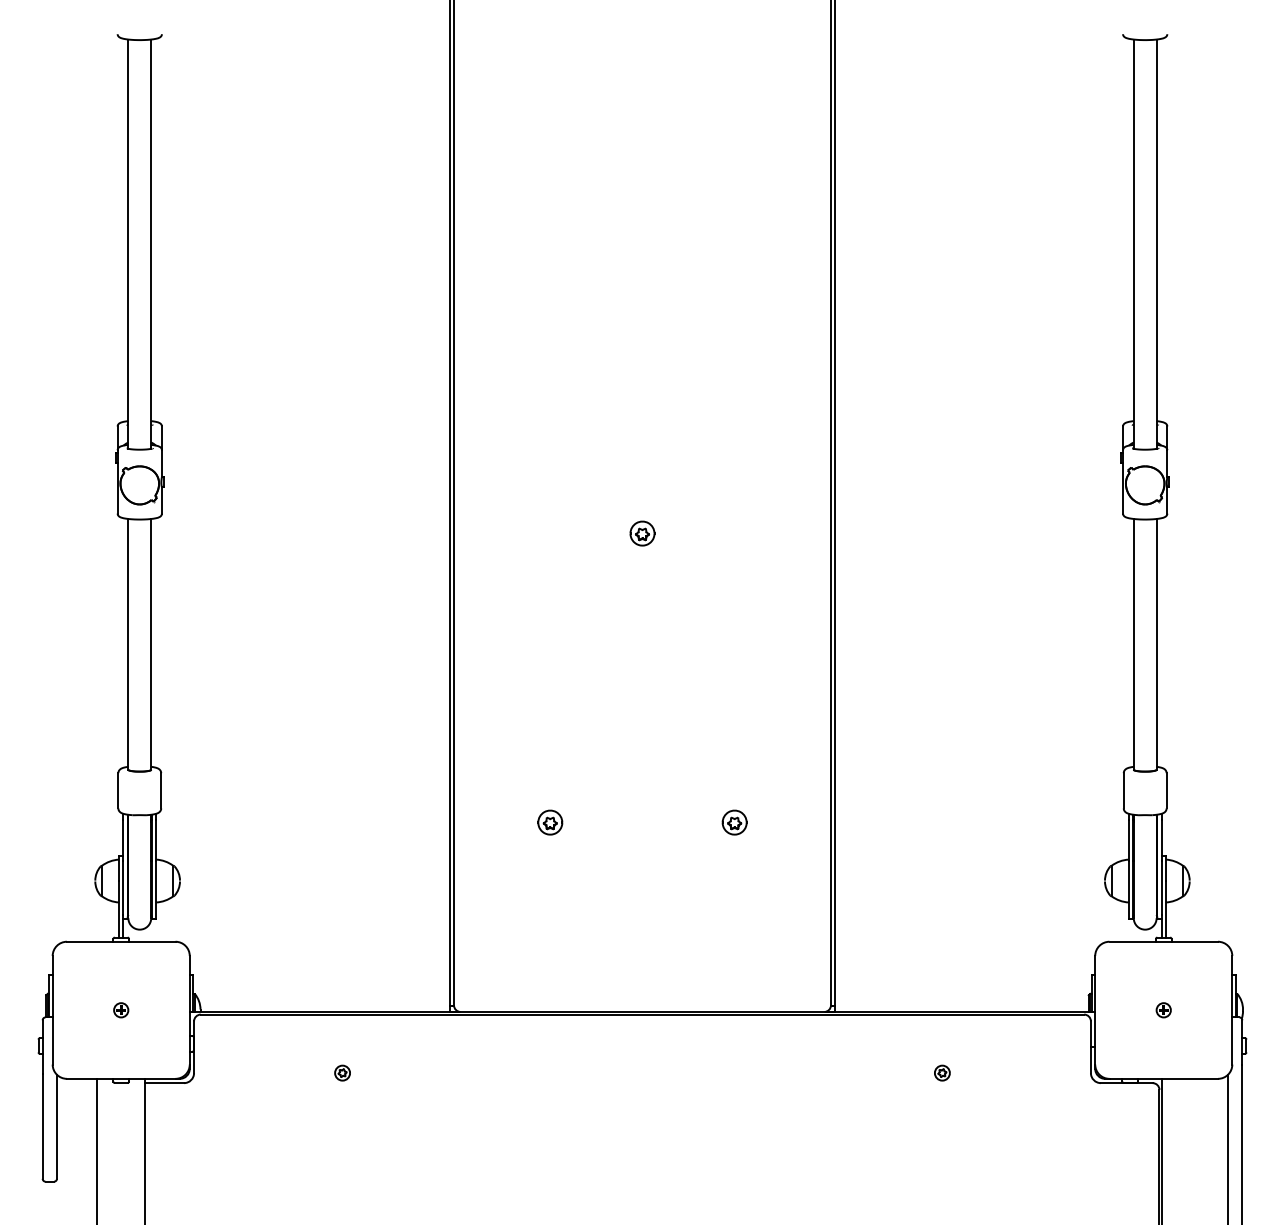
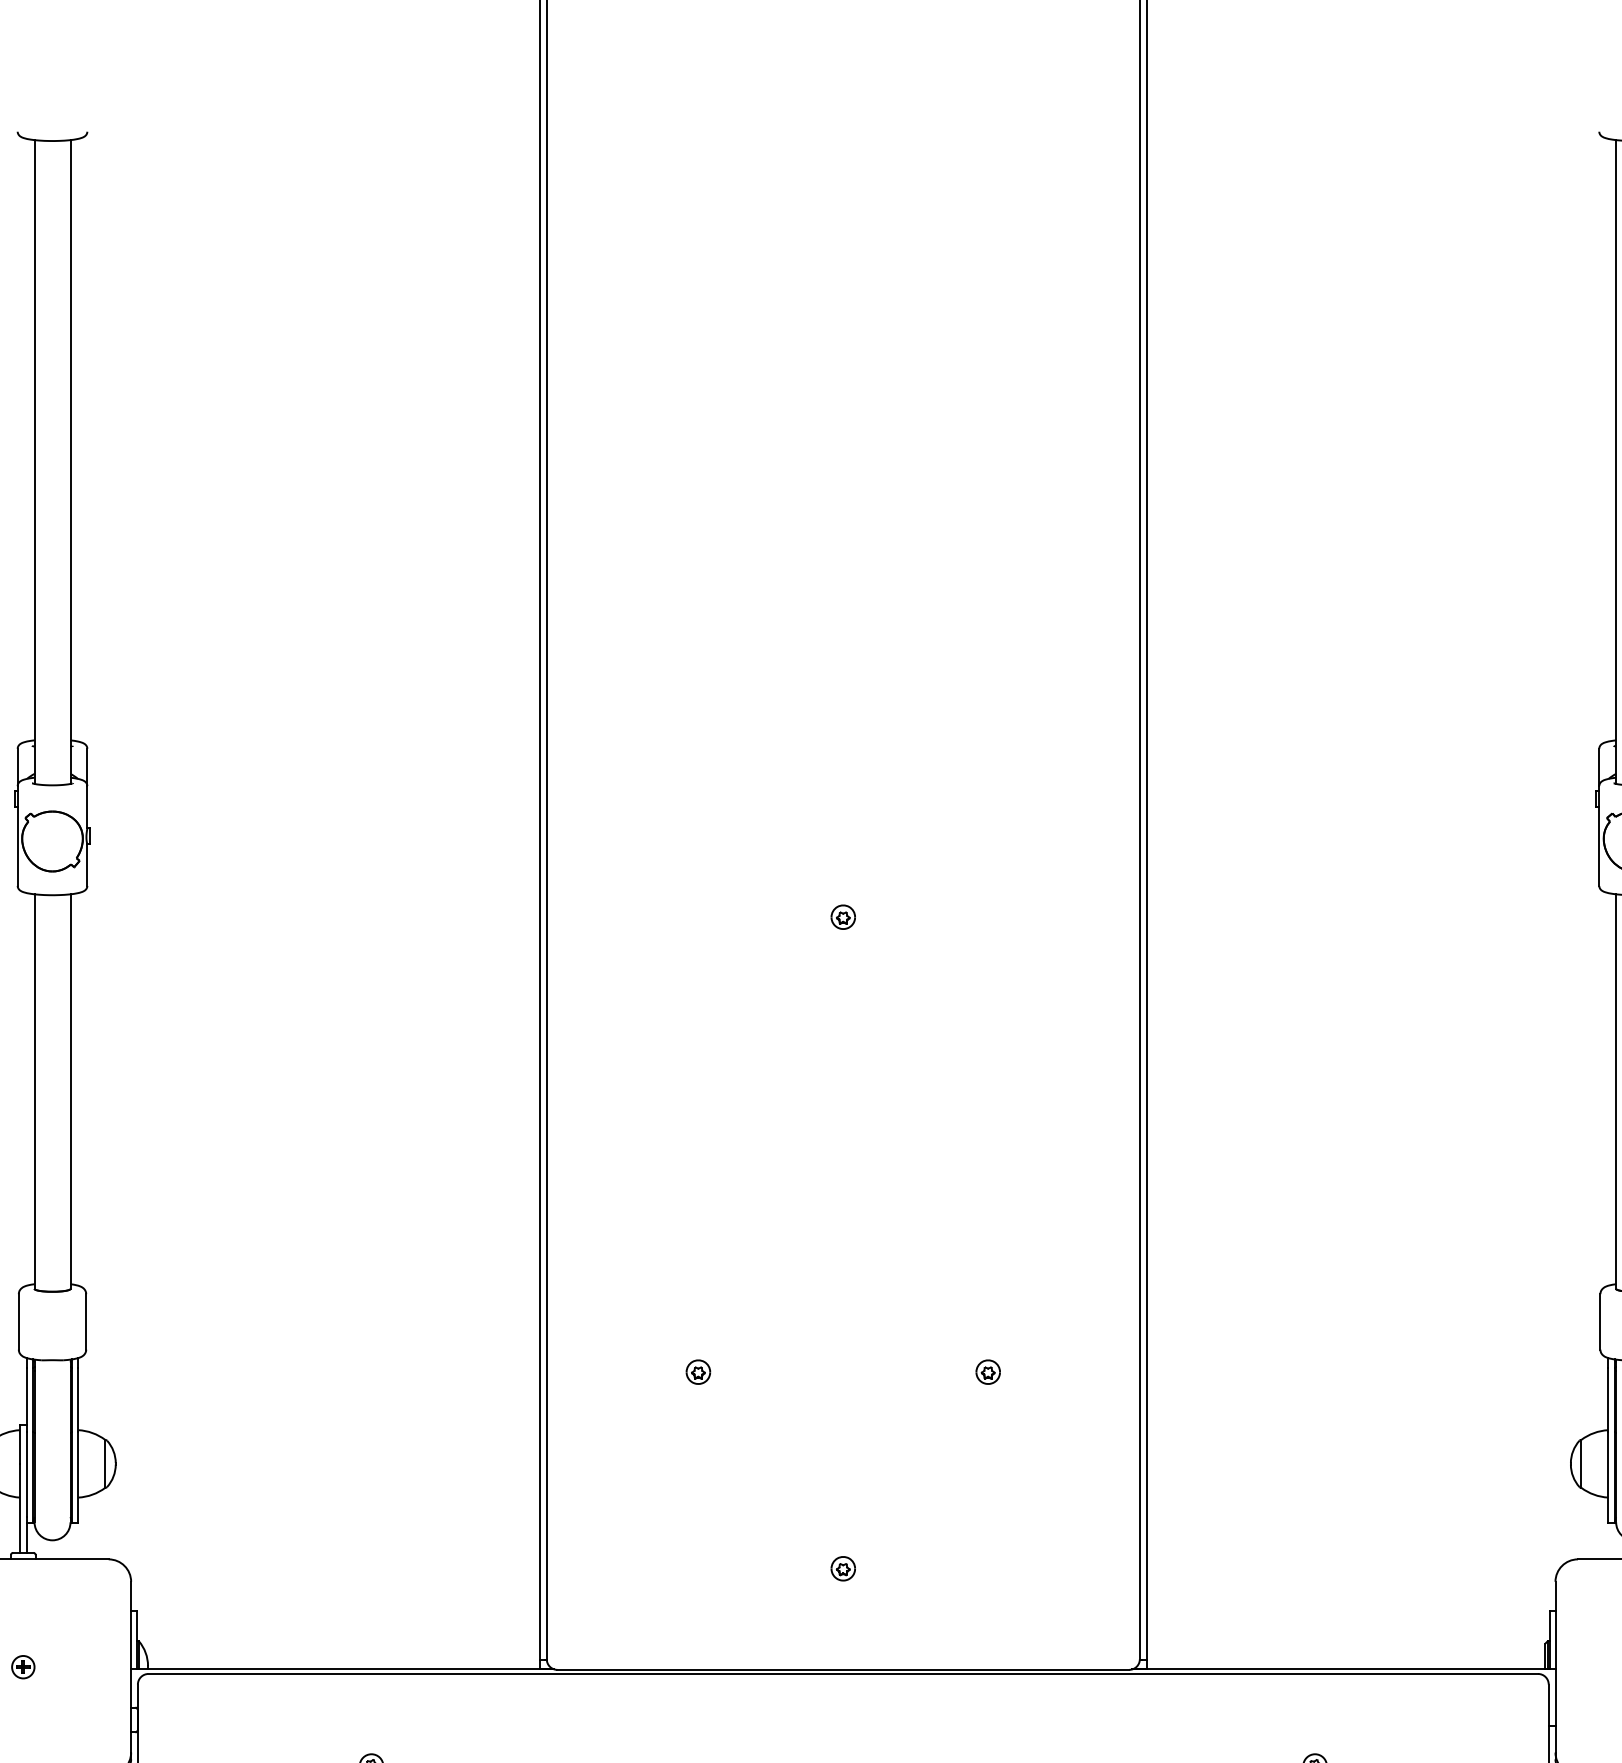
part: (642, 533) -> (843, 917), size x0.62
part: (550, 822) -> (698, 1371), size x0.62
part: (734, 822) -> (988, 1371), size x0.62
part: (642, 947) -> (843, 1568), added

